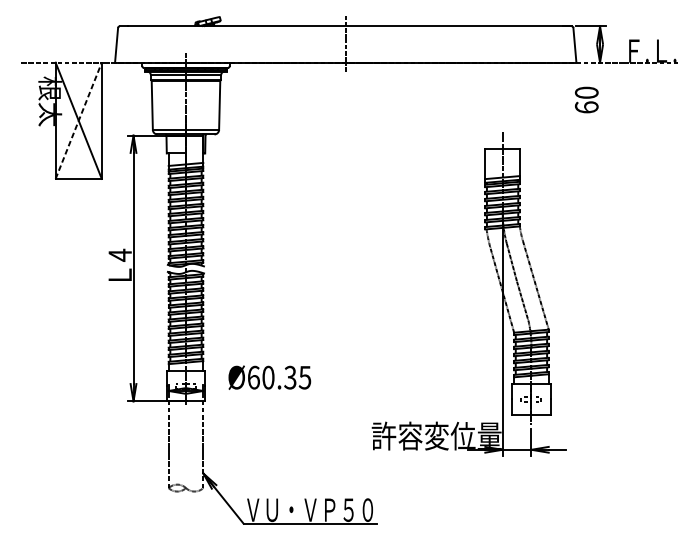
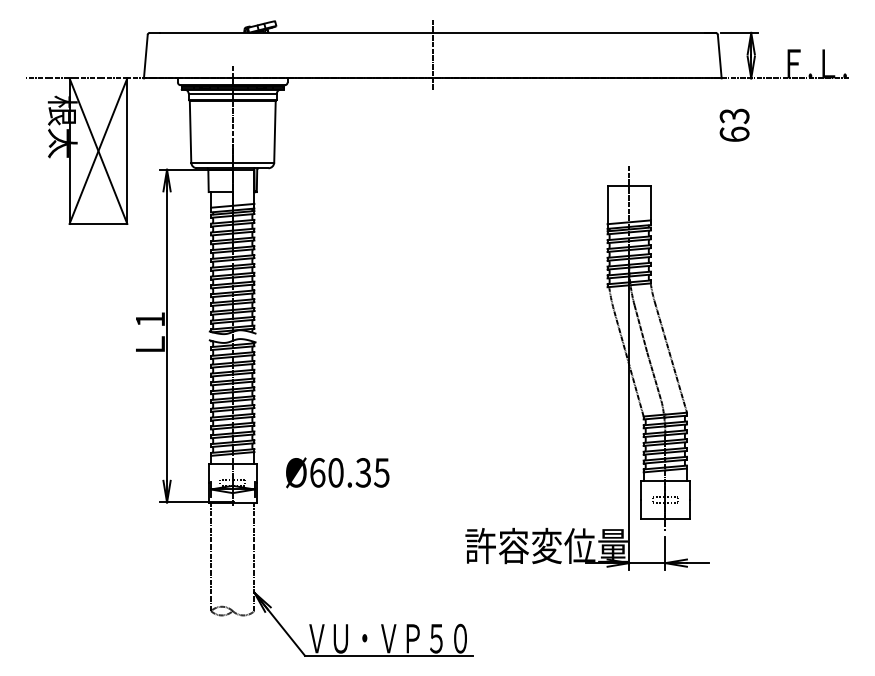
text: (586, 93) -> (734, 116), 60 -> 63
line: (78, 120) -> (98, 150), dashed -> solid
text: (120, 255) -> (150, 319), 4 -> 1

